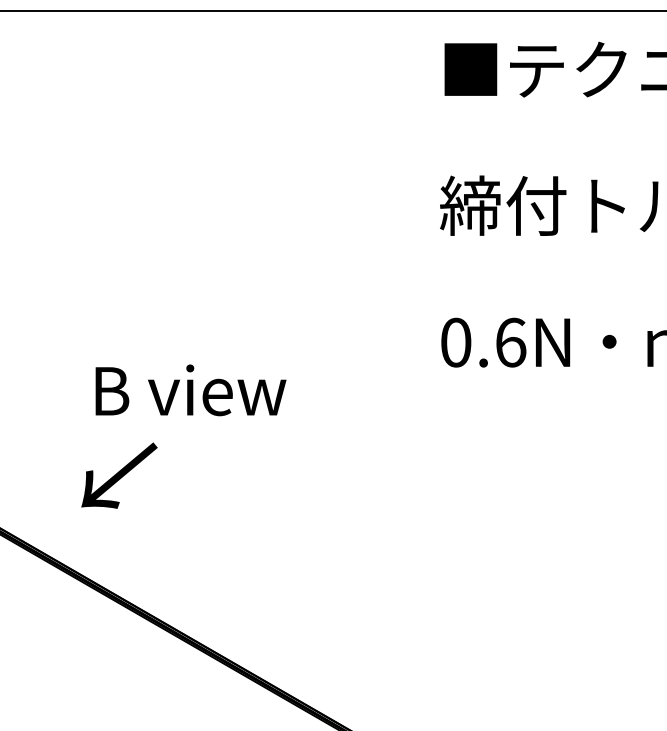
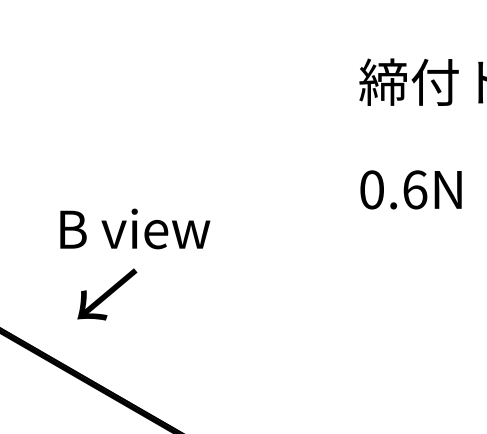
text: (190, 390) -> (134, 229), moved

